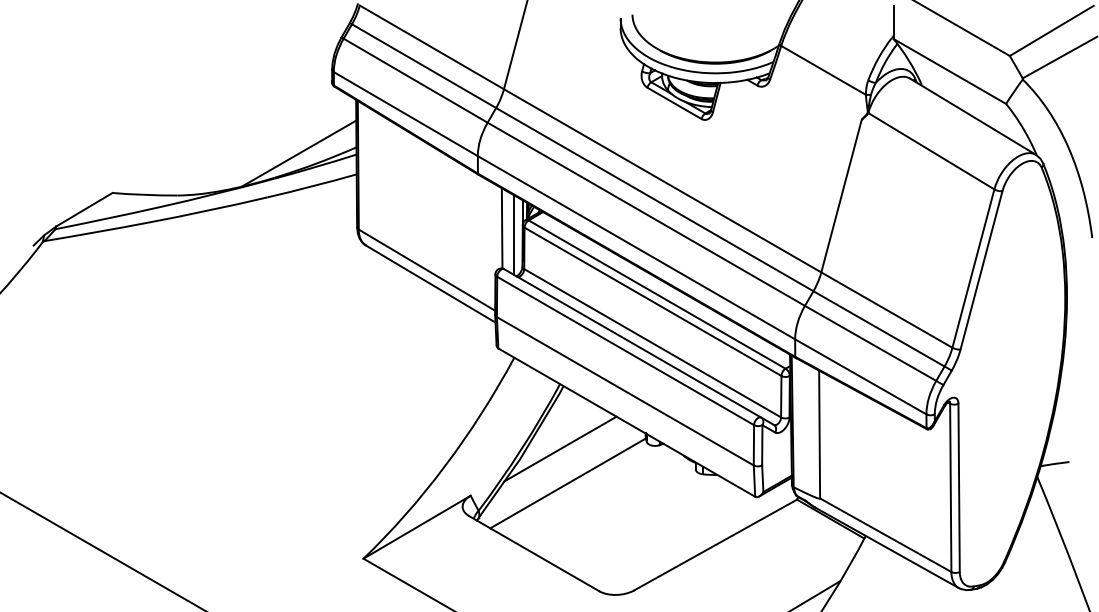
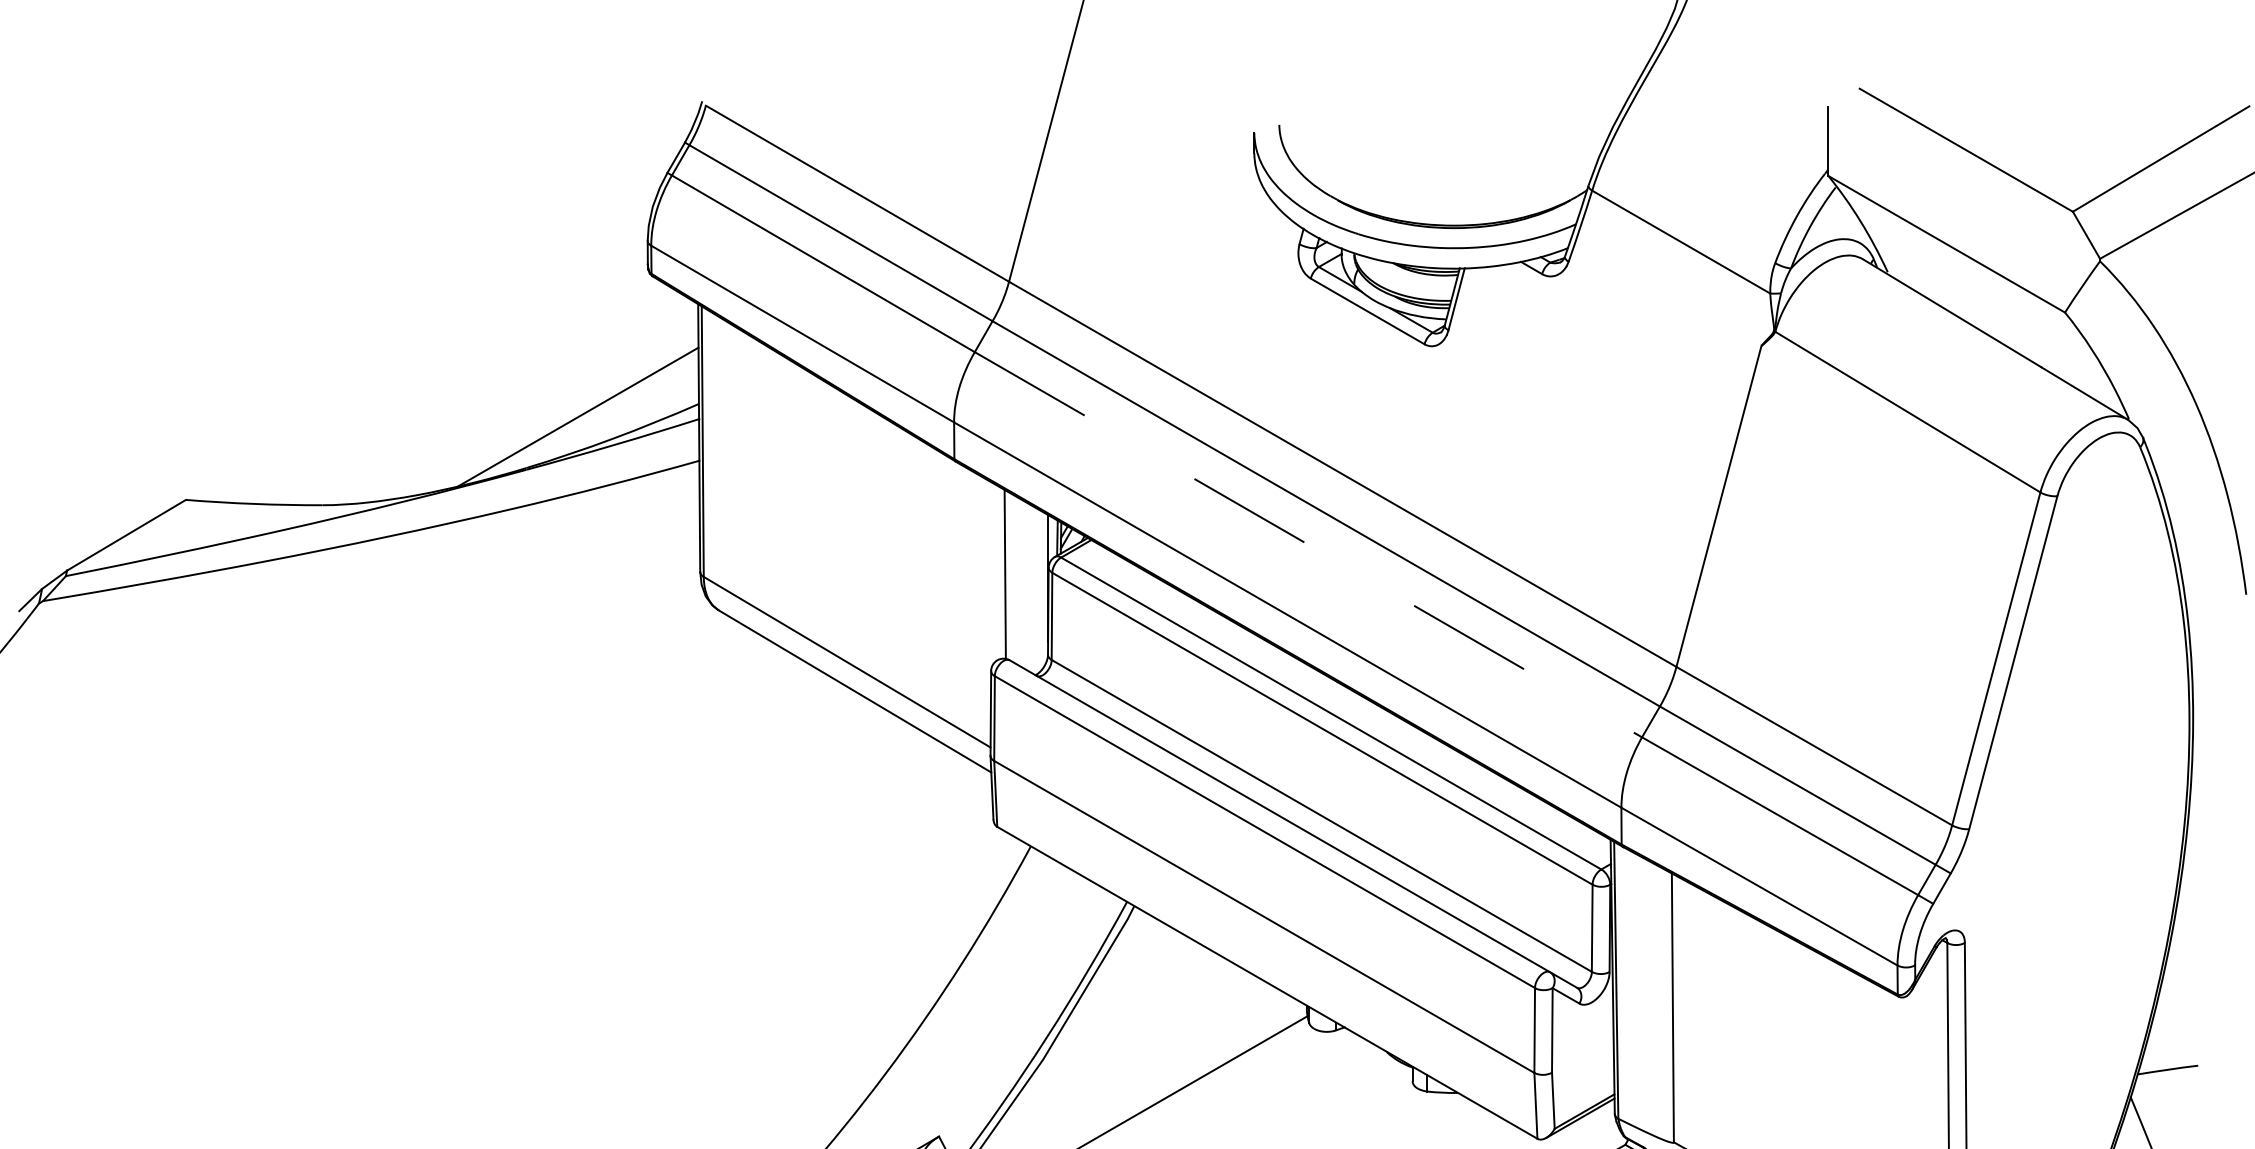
line: (646, 214) -> (1308, 545), solid -> dashed
line: (514, 234) -> (1031, 587), removed
line: (560, 448) -> (1127, 1037), removed

